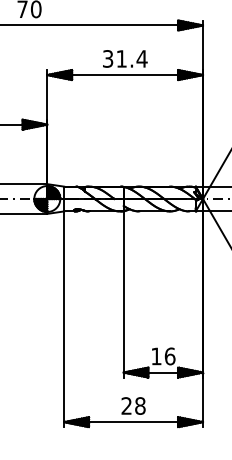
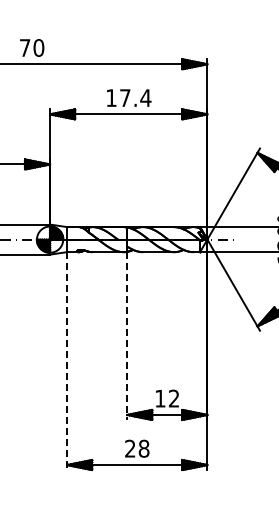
text: (115, 59) -> (118, 98), 31.4 -> 17.4
line: (123, 294) -> (127, 336), solid -> dashed
line: (64, 319) -> (67, 361), solid -> dashed
text: (169, 356) -> (173, 398), 16 -> 12

